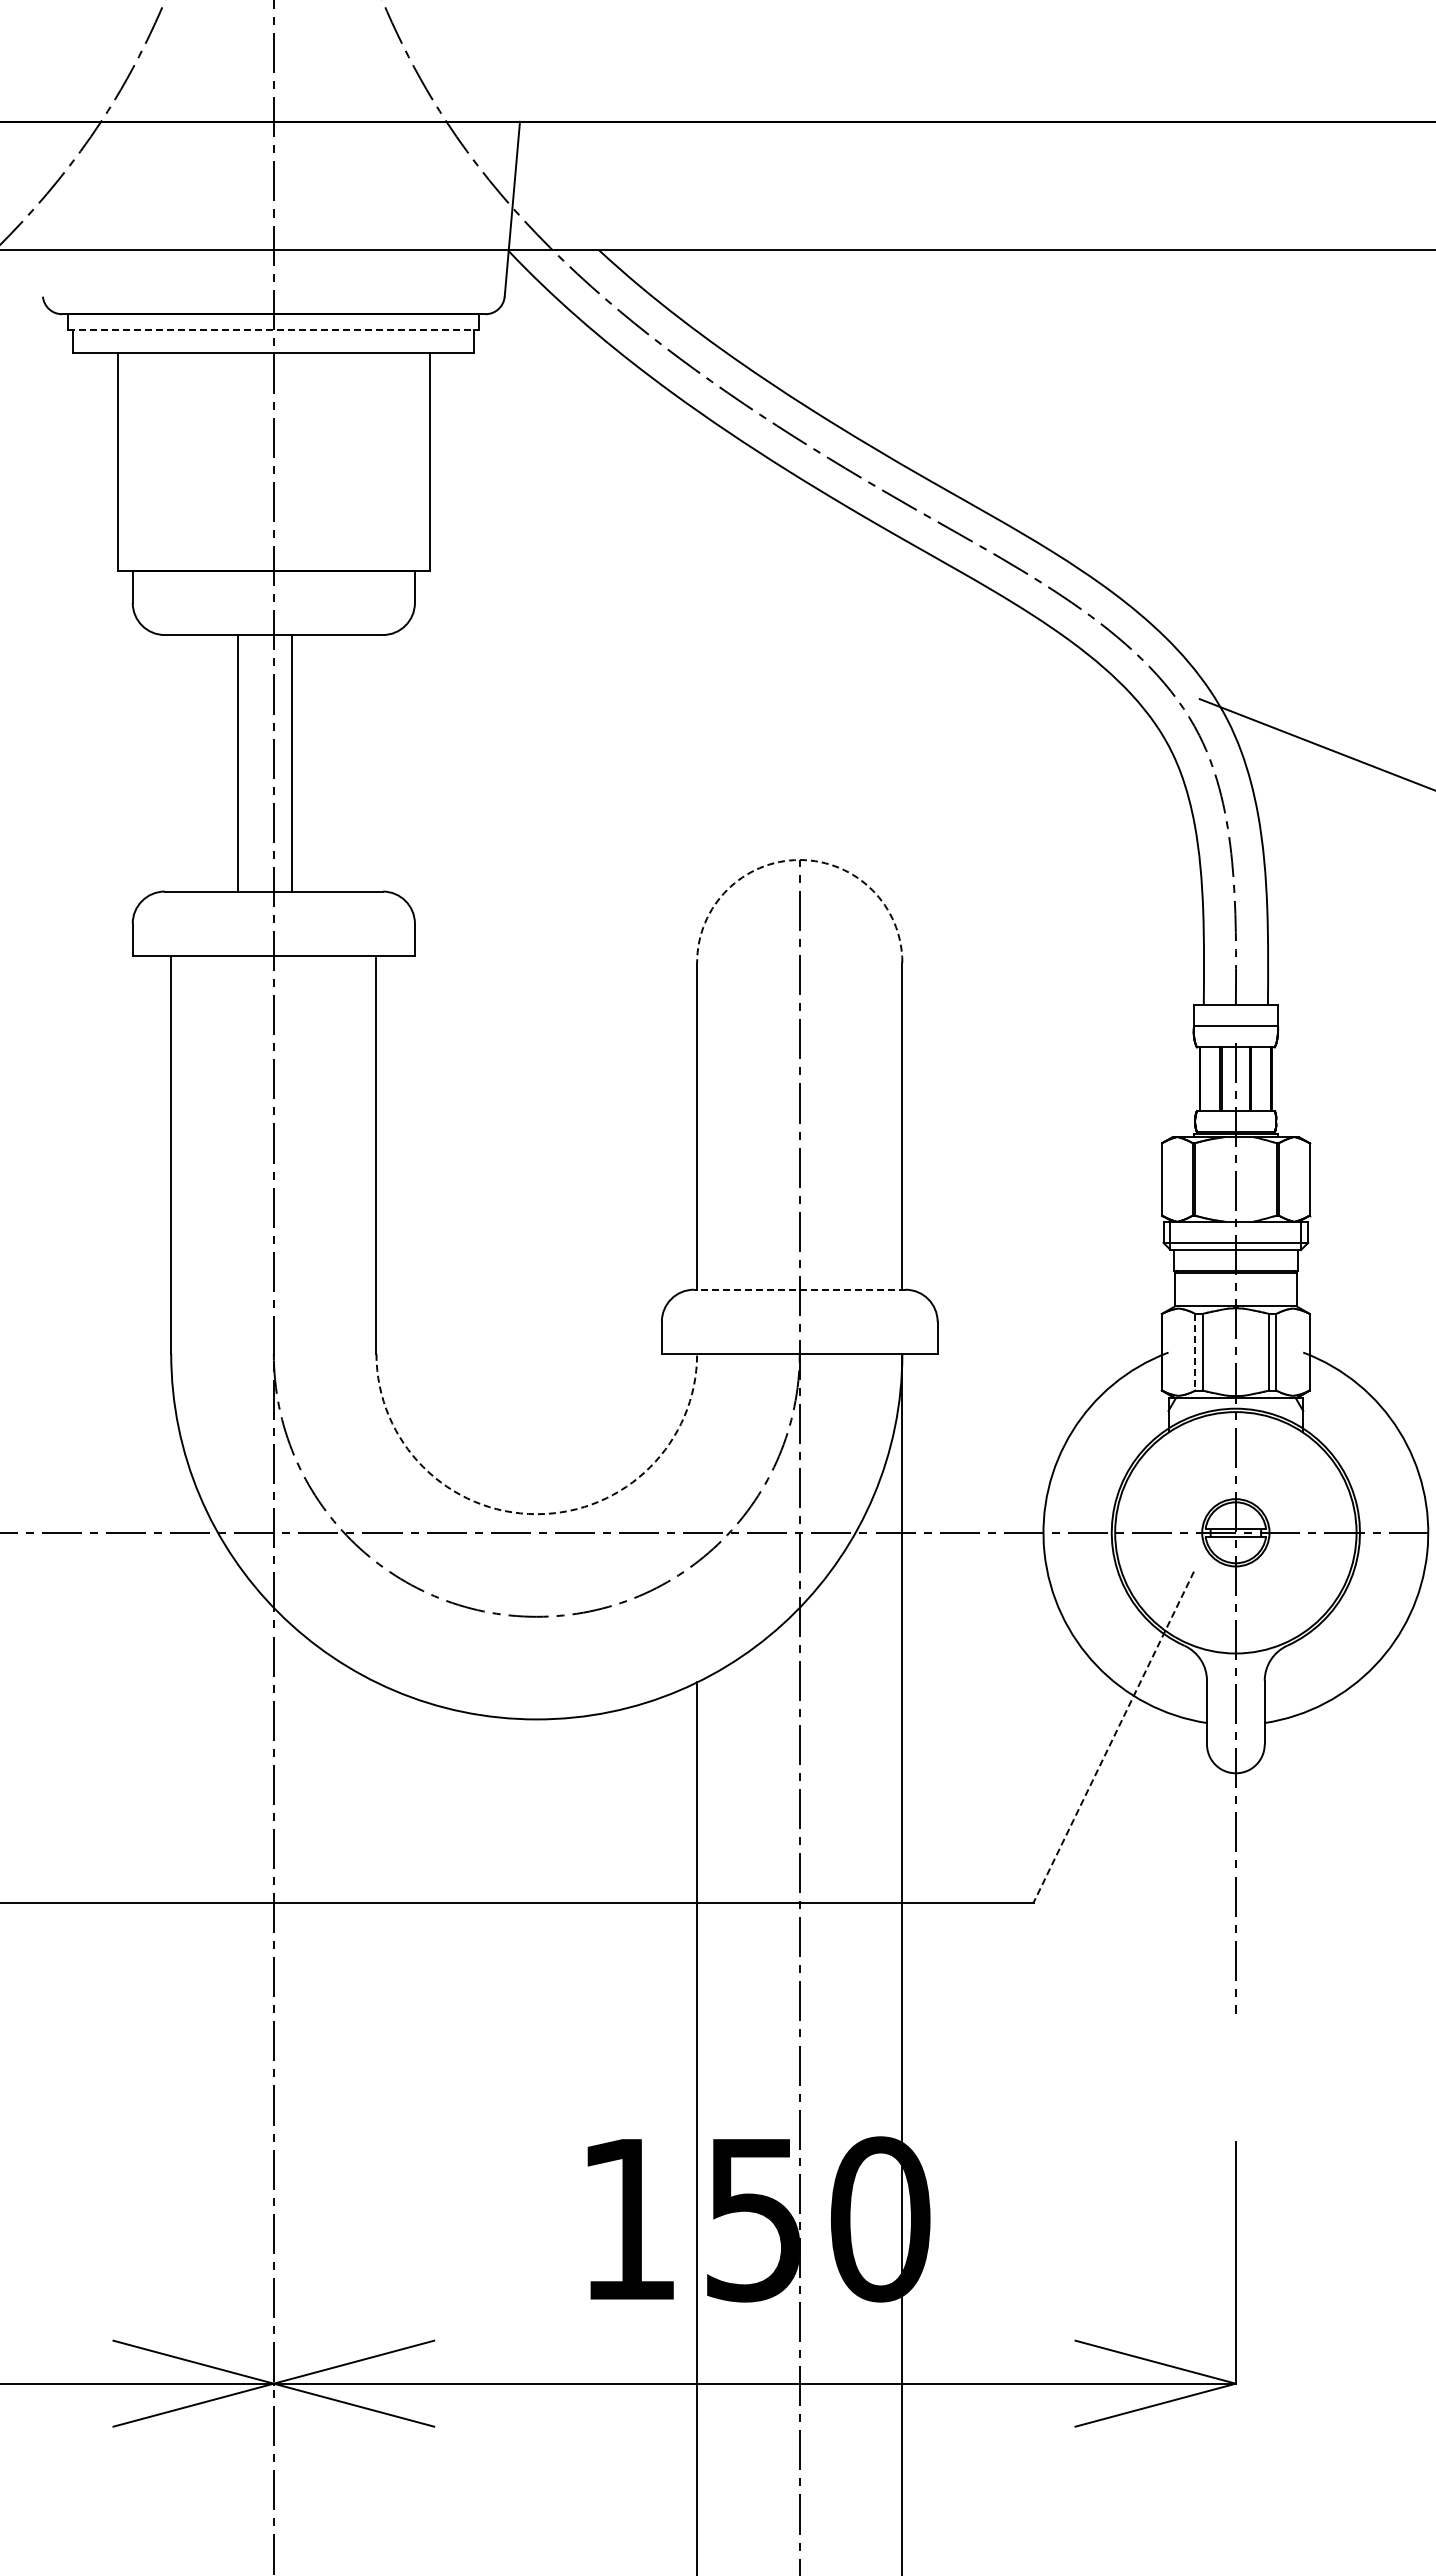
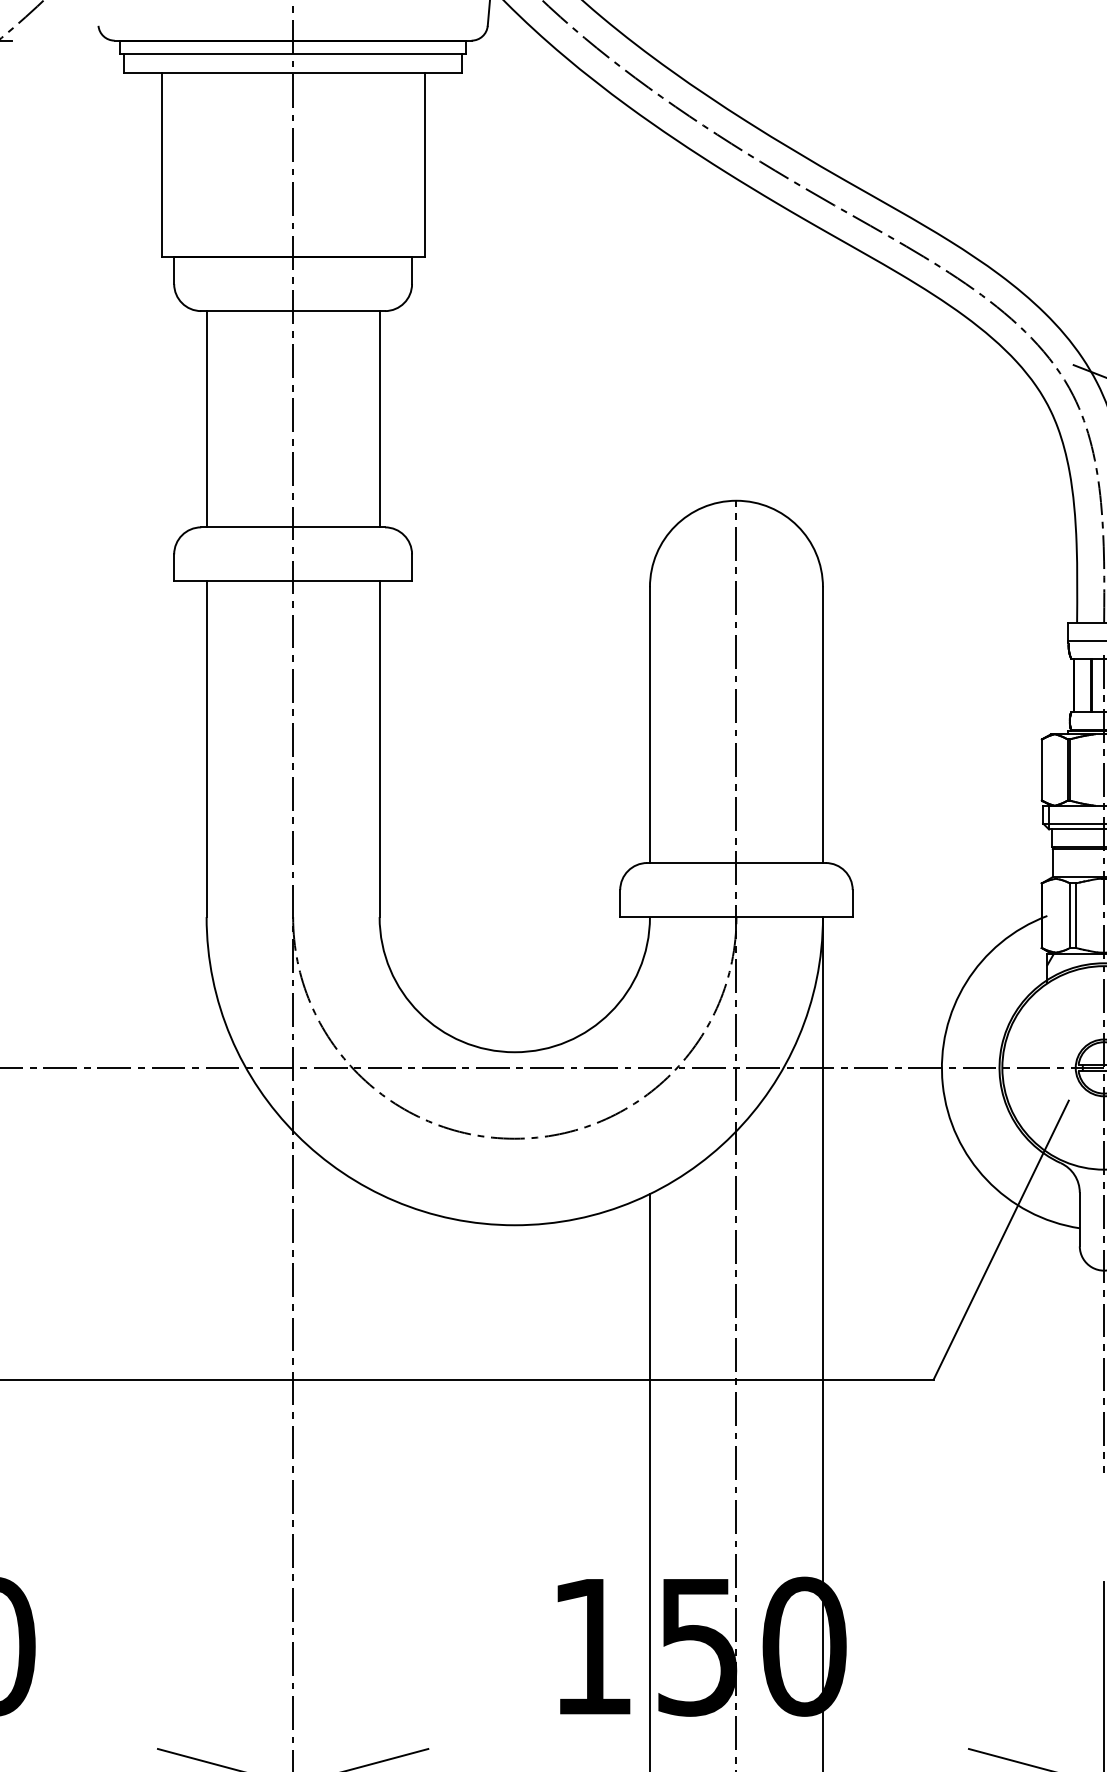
line: (273, 330) -> (292, 54), dashed -> solid
line: (238, 763) -> (206, 419), moved
line: (292, 763) -> (379, 419), moved
arc: (799, 860) -> (736, 501), dashed -> solid
line: (799, 1289) -> (736, 862), dashed -> solid
line: (1195, 1352) -> (1070, 915), dashed -> solid
arc: (536, 1514) -> (514, 1052), dashed -> solid
line: (1113, 1737) -> (1000, 1240), dashed -> solid

